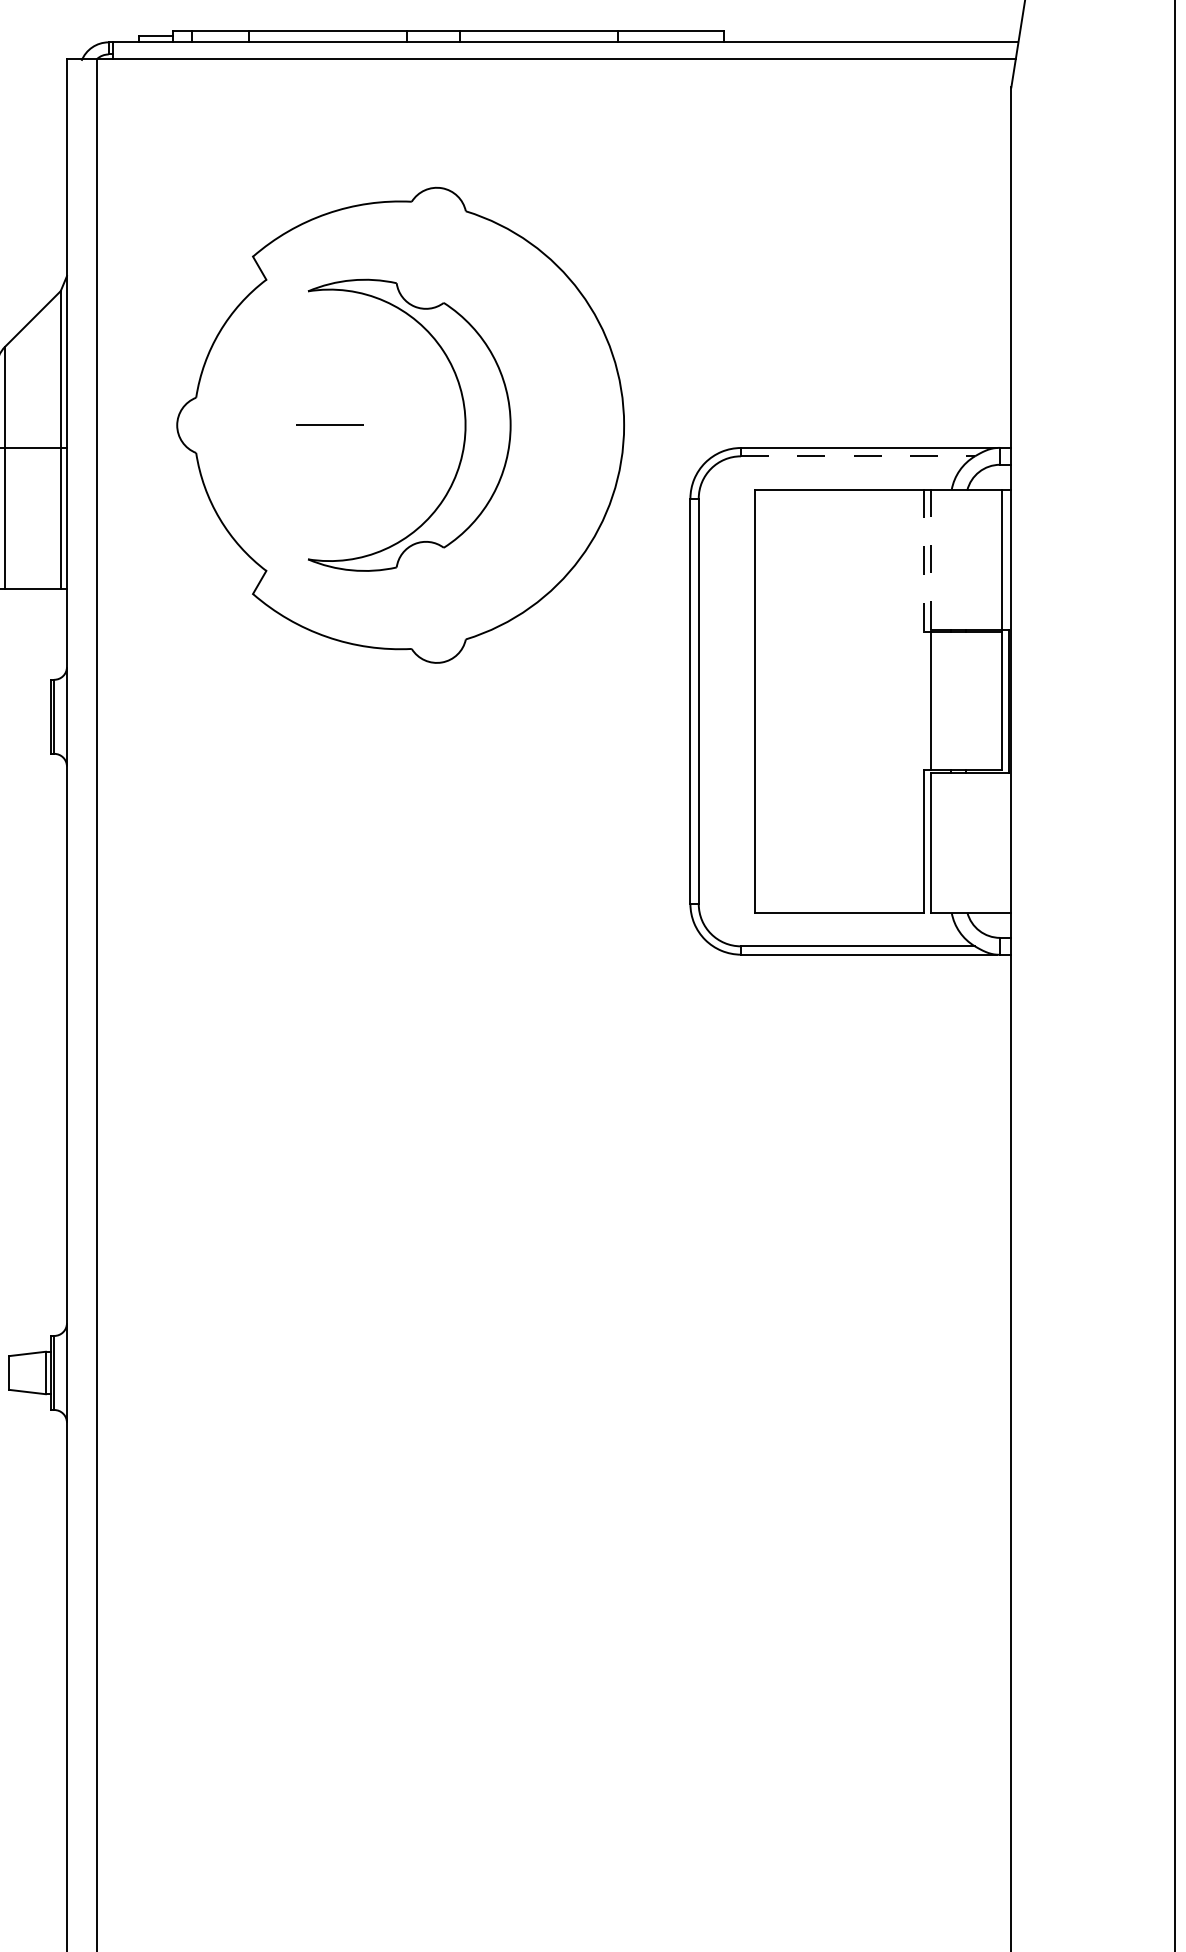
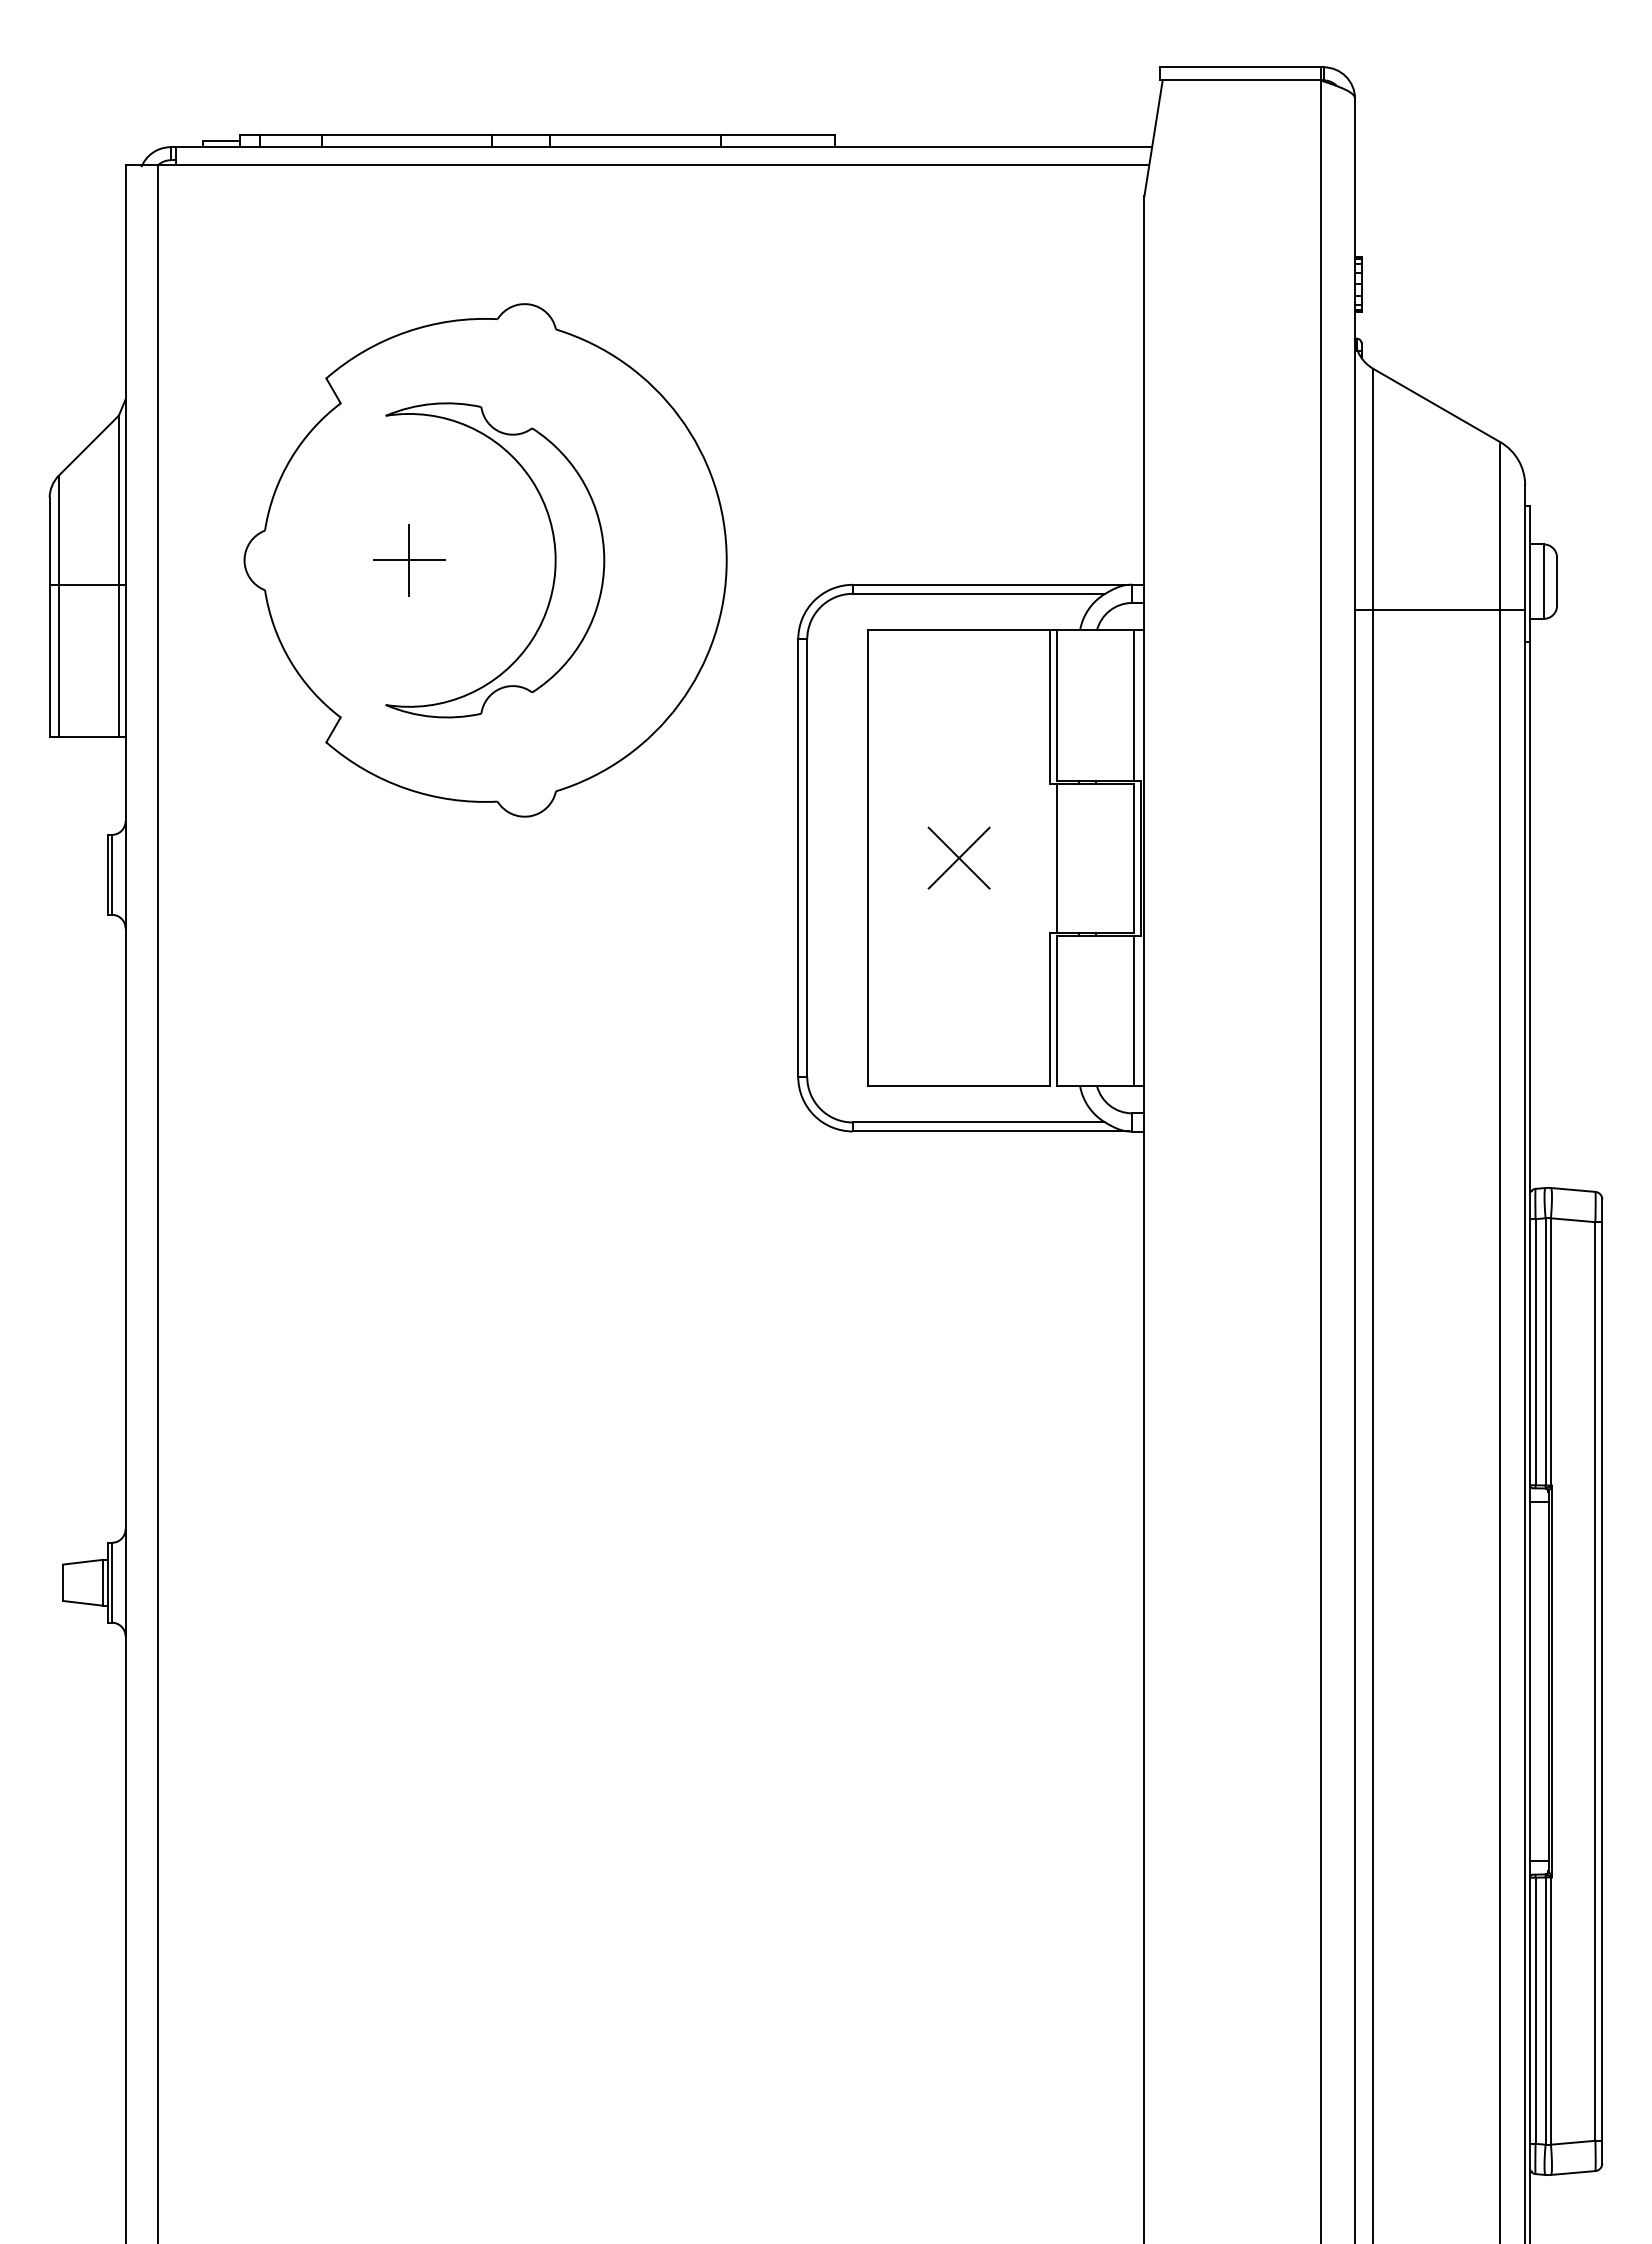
line: (330, 424) -> (409, 559), added
line: (858, 456) -> (979, 593), dashed -> solid
line: (930, 558) -> (1057, 704), dashed -> solid
line: (924, 561) -> (1050, 707), dashed -> solid
part: (838, 700) -> (958, 857), added
line: (1002, 842) -> (1134, 1010), added

